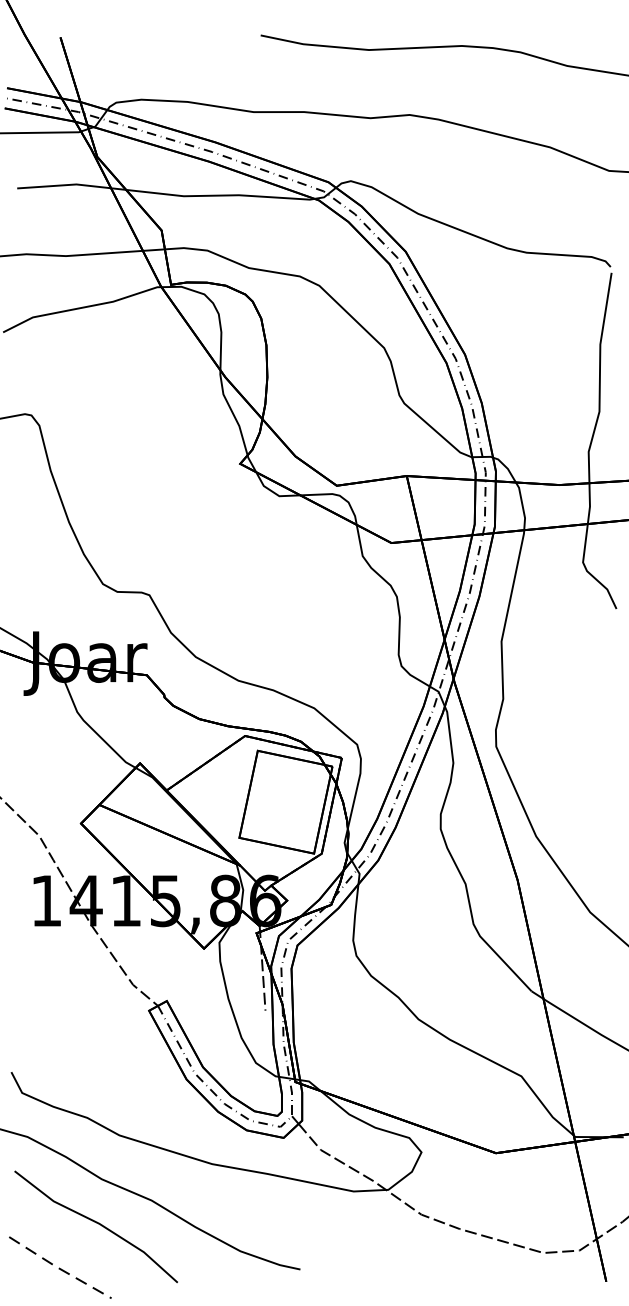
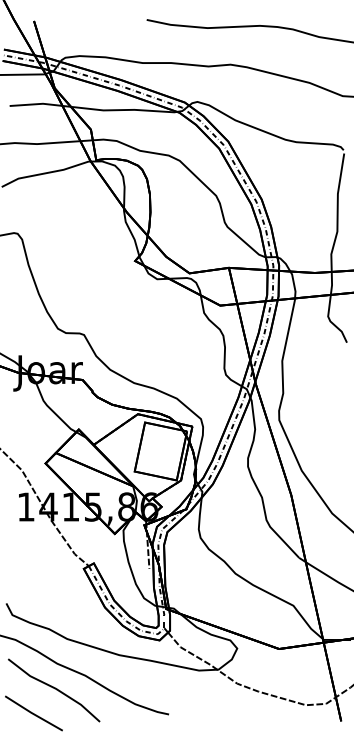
line: (59, 1269) -> (33, 714), dashed -> solid

